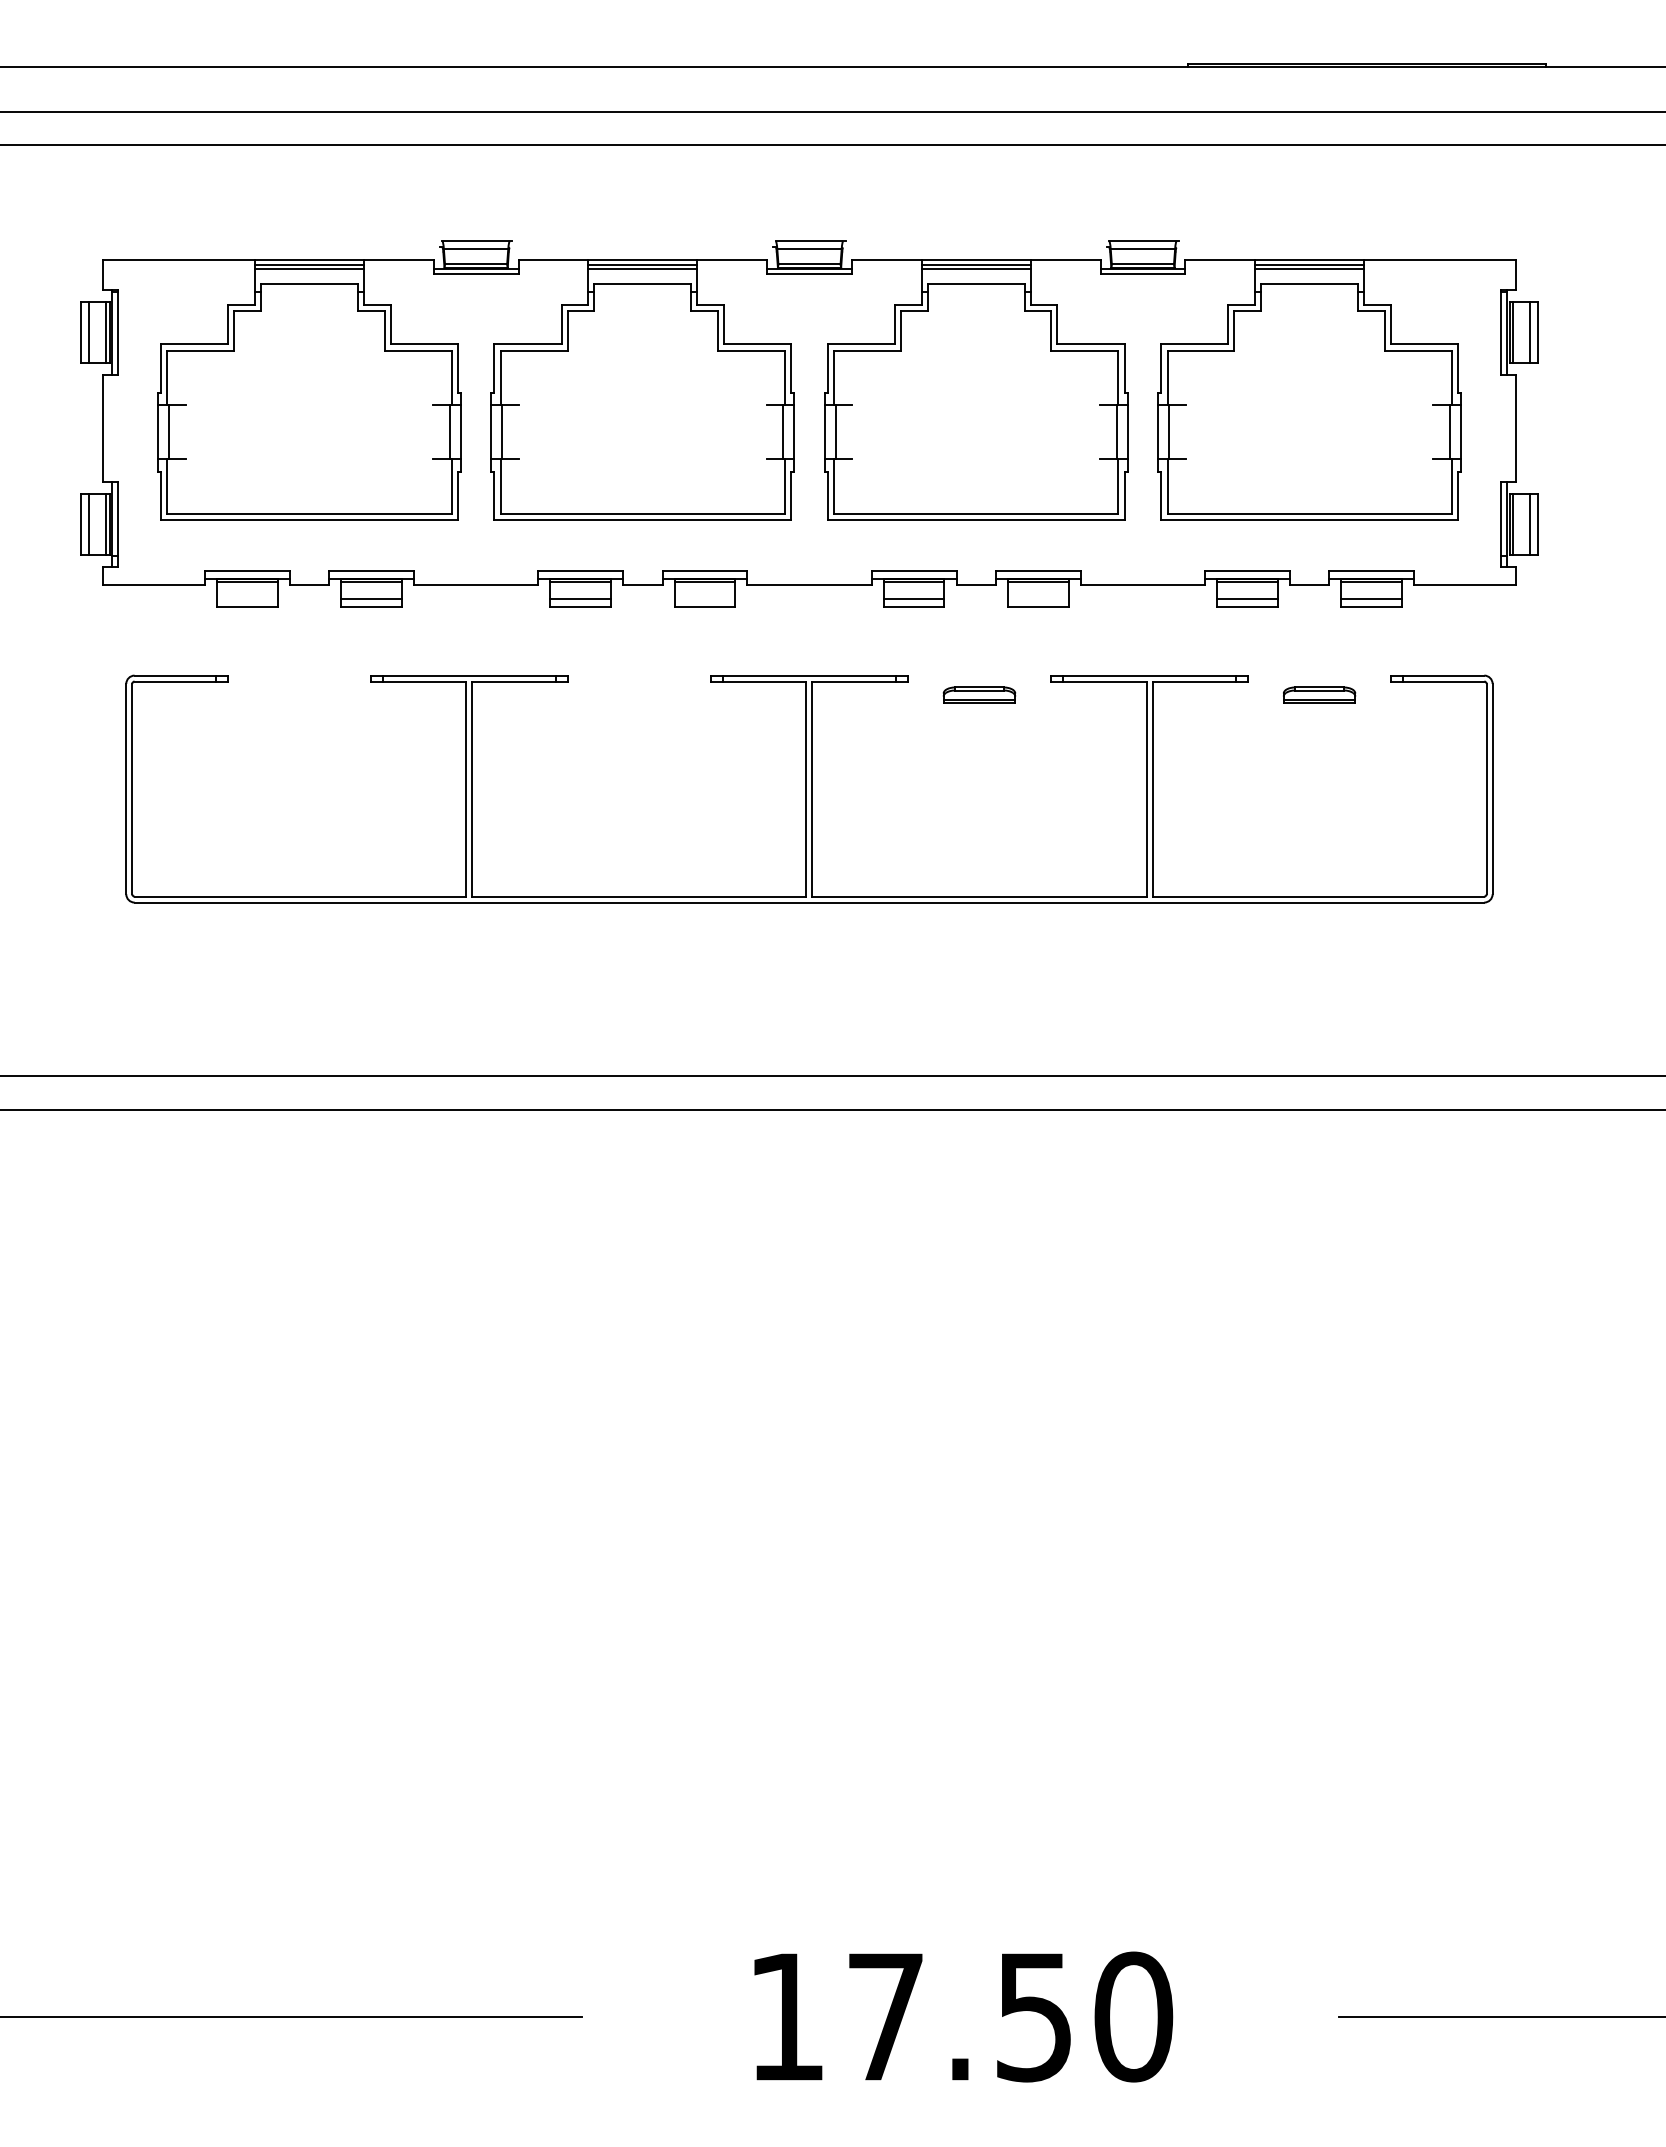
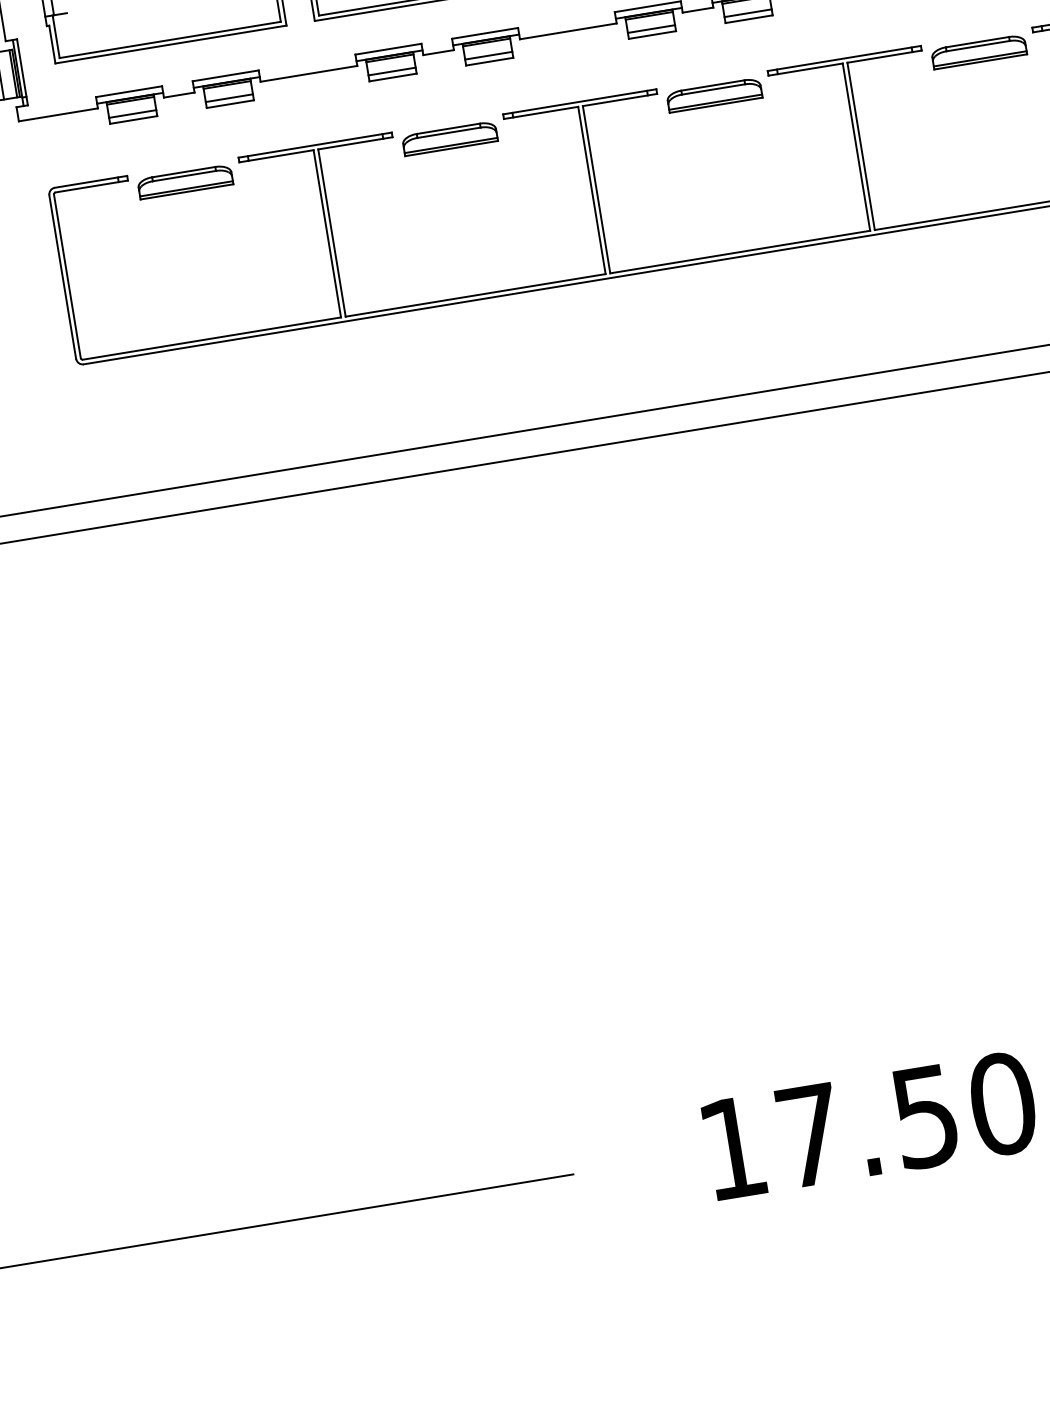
line: (246, 599) -> (132, 114), added
line: (704, 599) -> (488, 55), added
line: (1038, 599) -> (748, 13), added
part: (298, 694) -> (184, 181), added
part: (638, 694) -> (449, 138), added
part: (979, 694) -> (714, 94), size x1.67
part: (1319, 694) -> (978, 51), size x1.67

